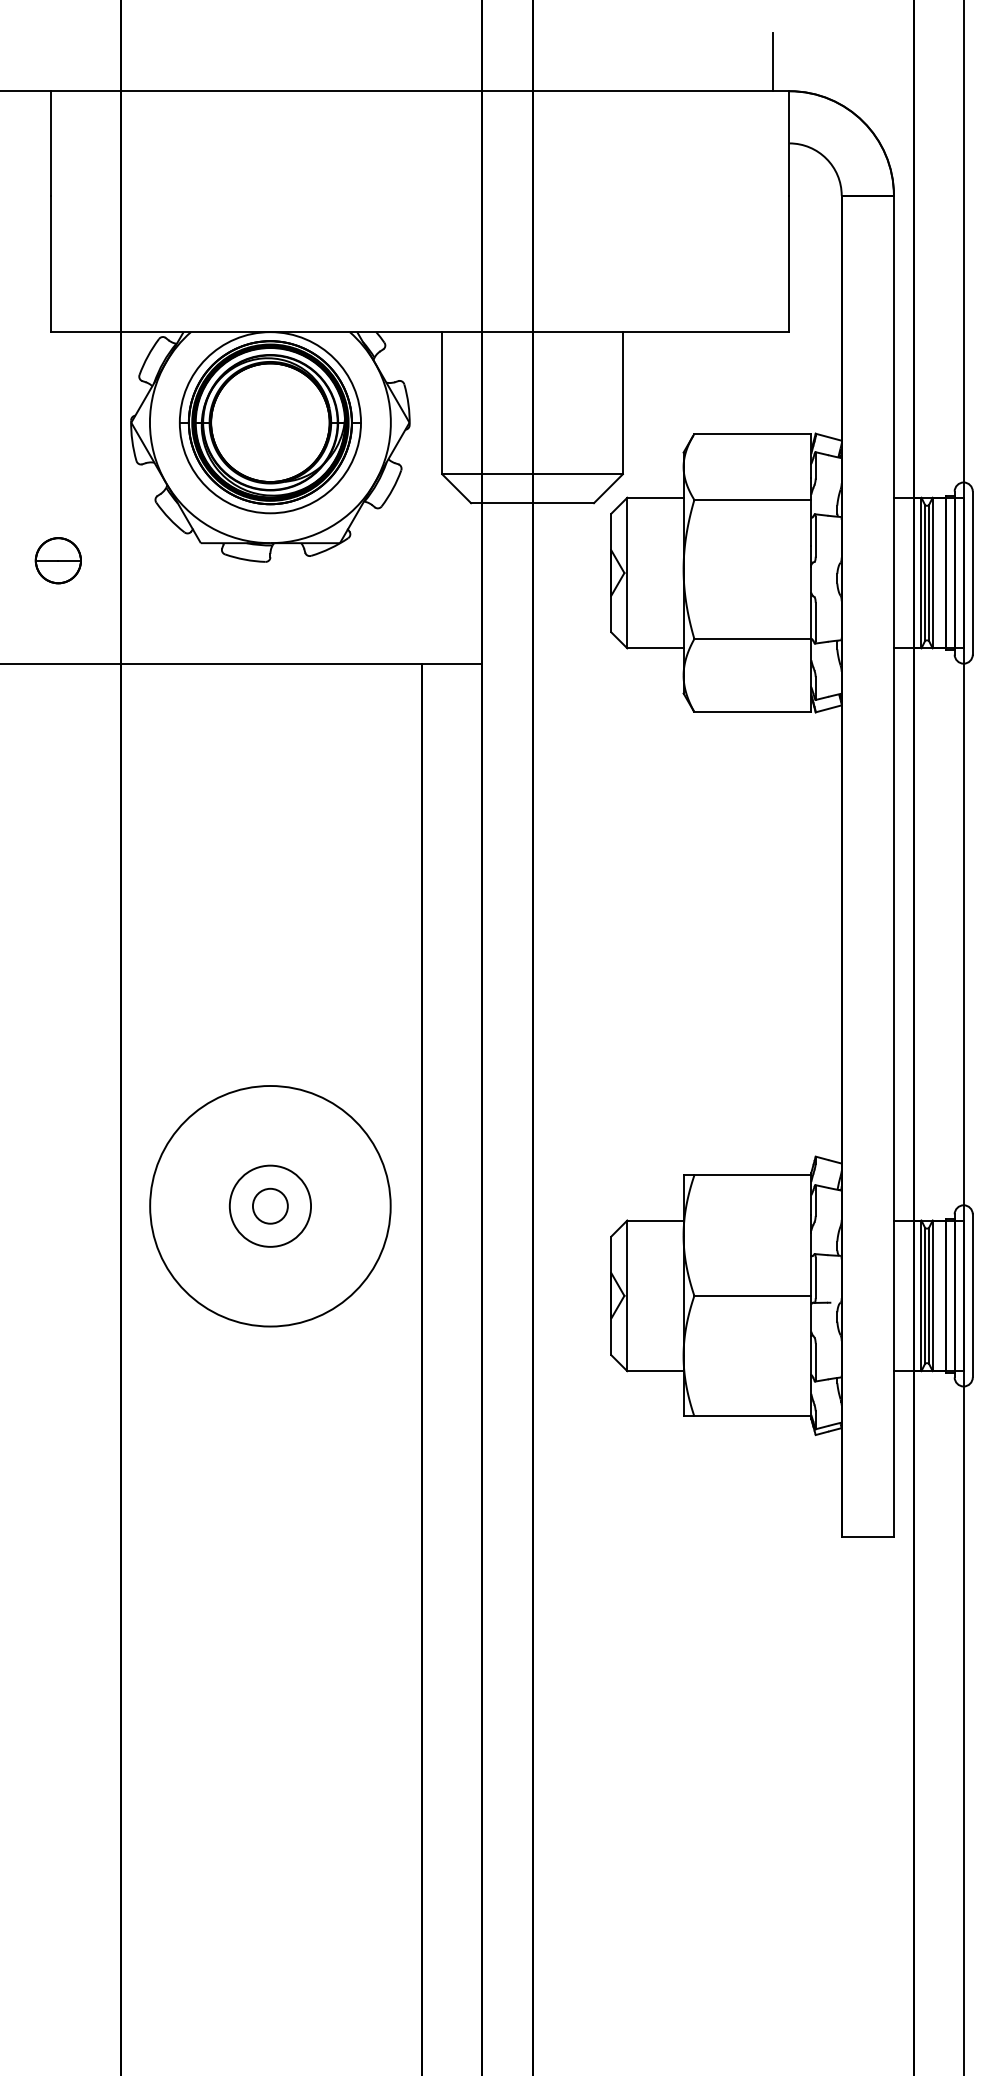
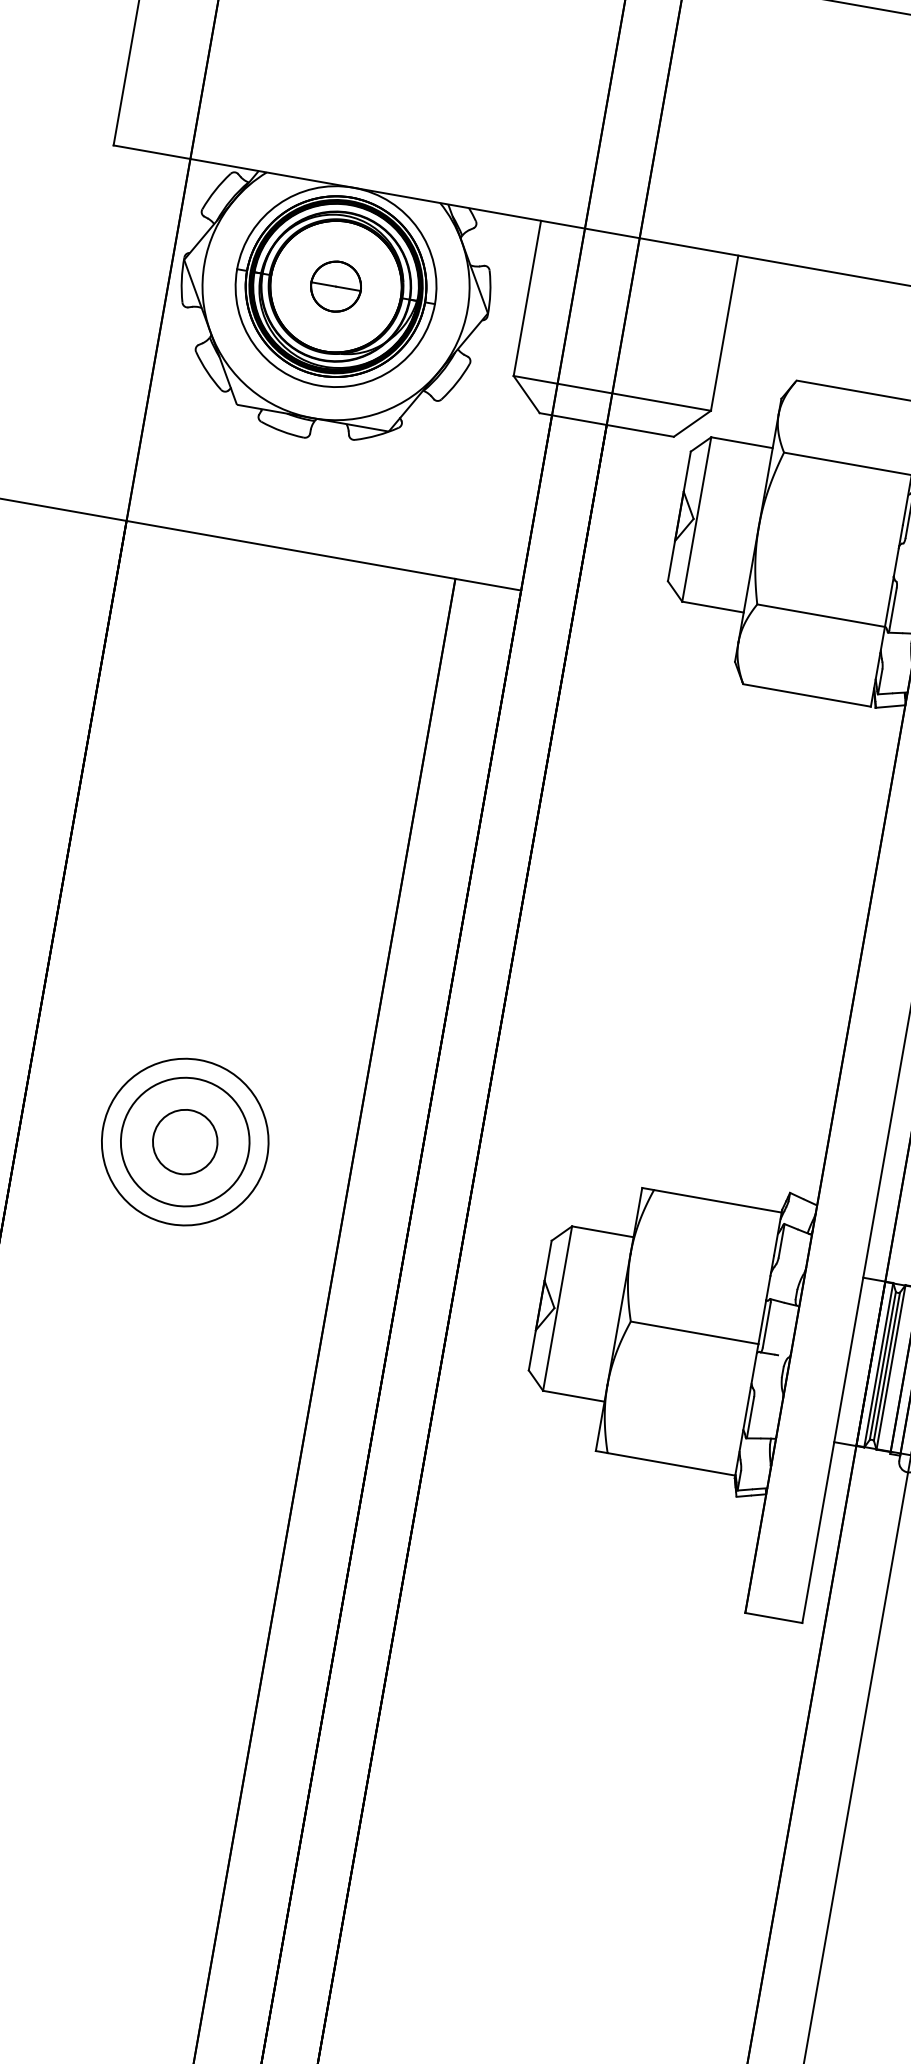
part: (57, 560) -> (335, 286), moved
circle: (270, 1206) -> (185, 1142), size x0.62
circle: (270, 1206) -> (185, 1142), size x1.43
circle: (270, 1206) -> (185, 1142), size x1.67

